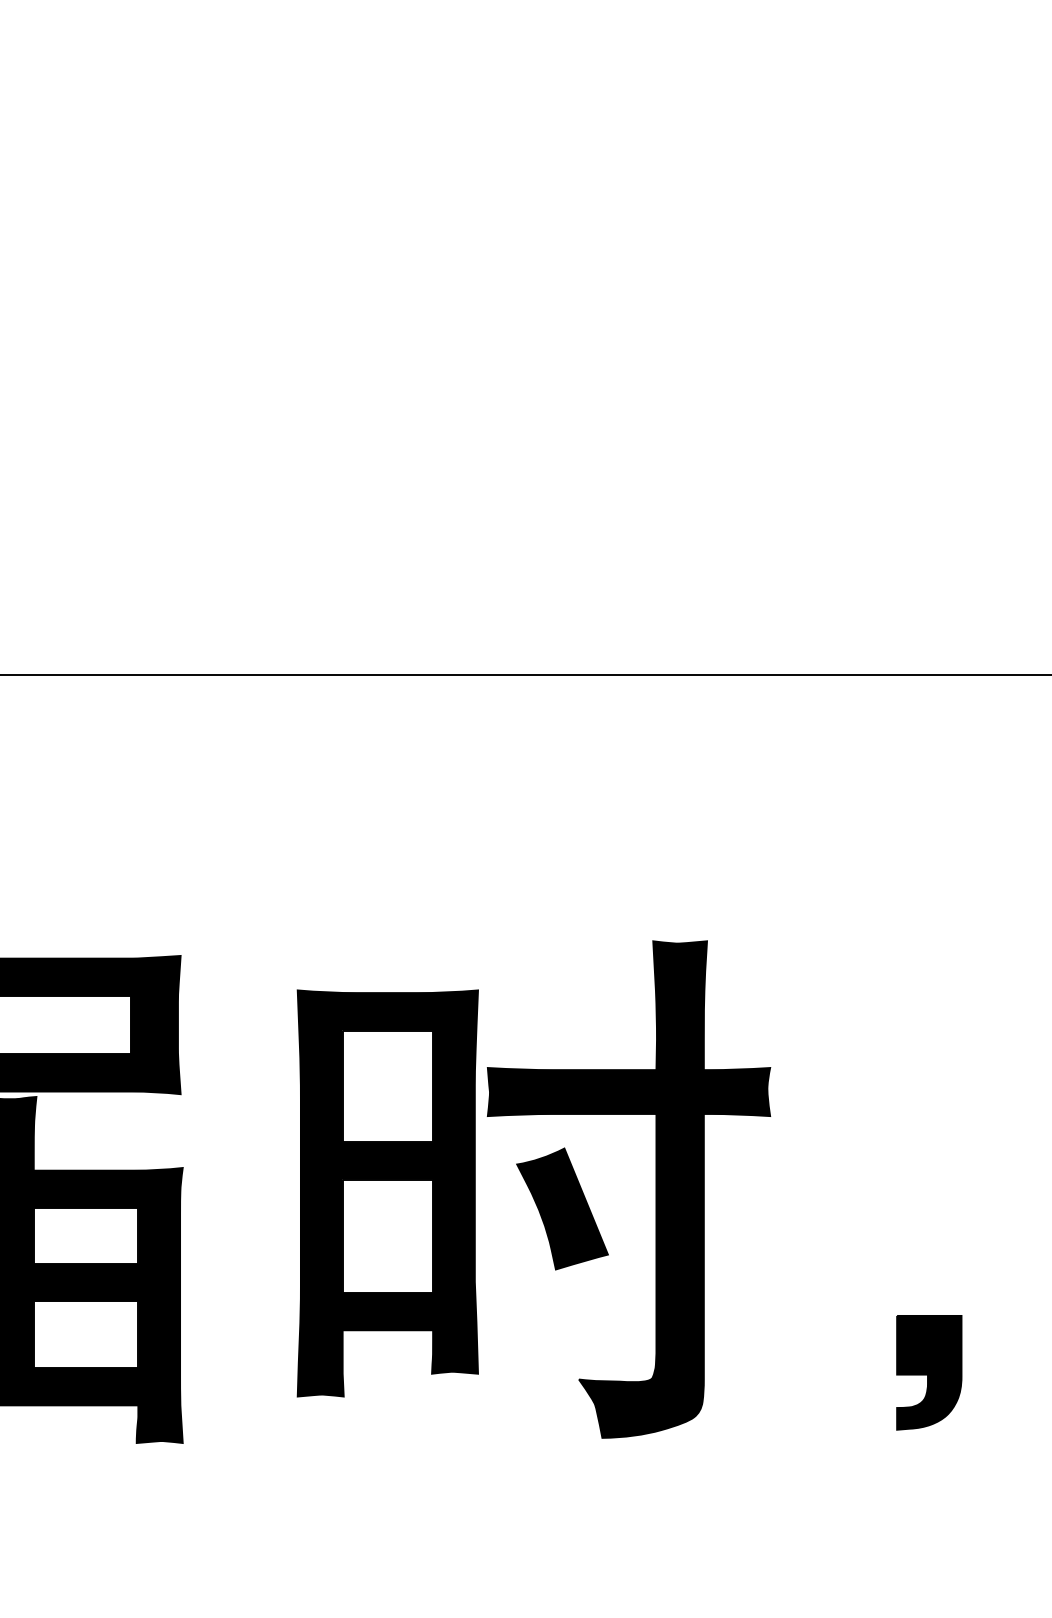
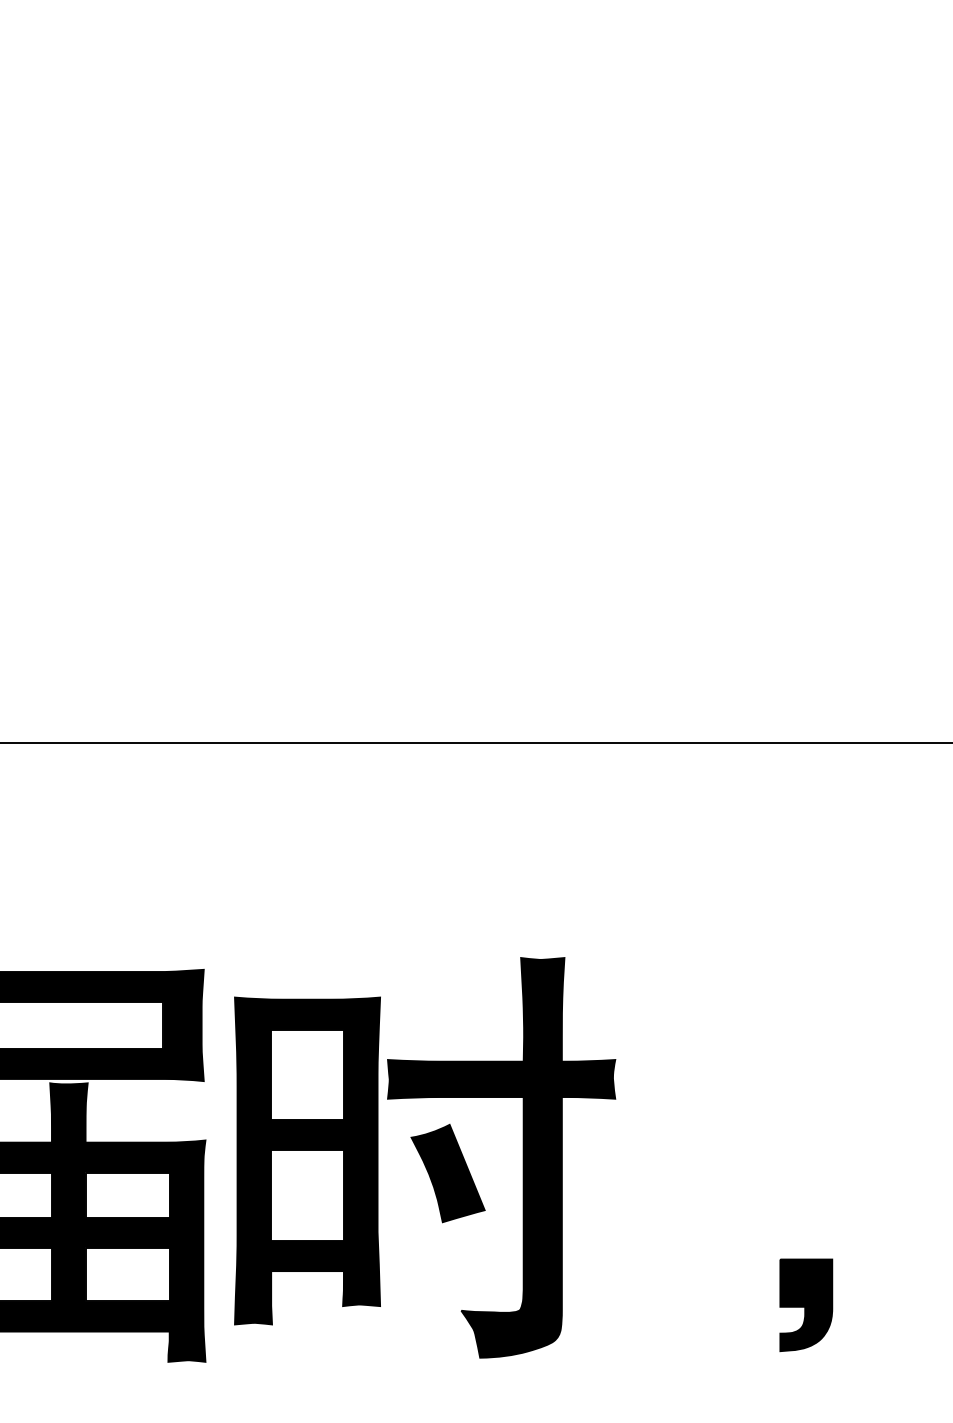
part: (534, 1189) -> (425, 1157), moved

